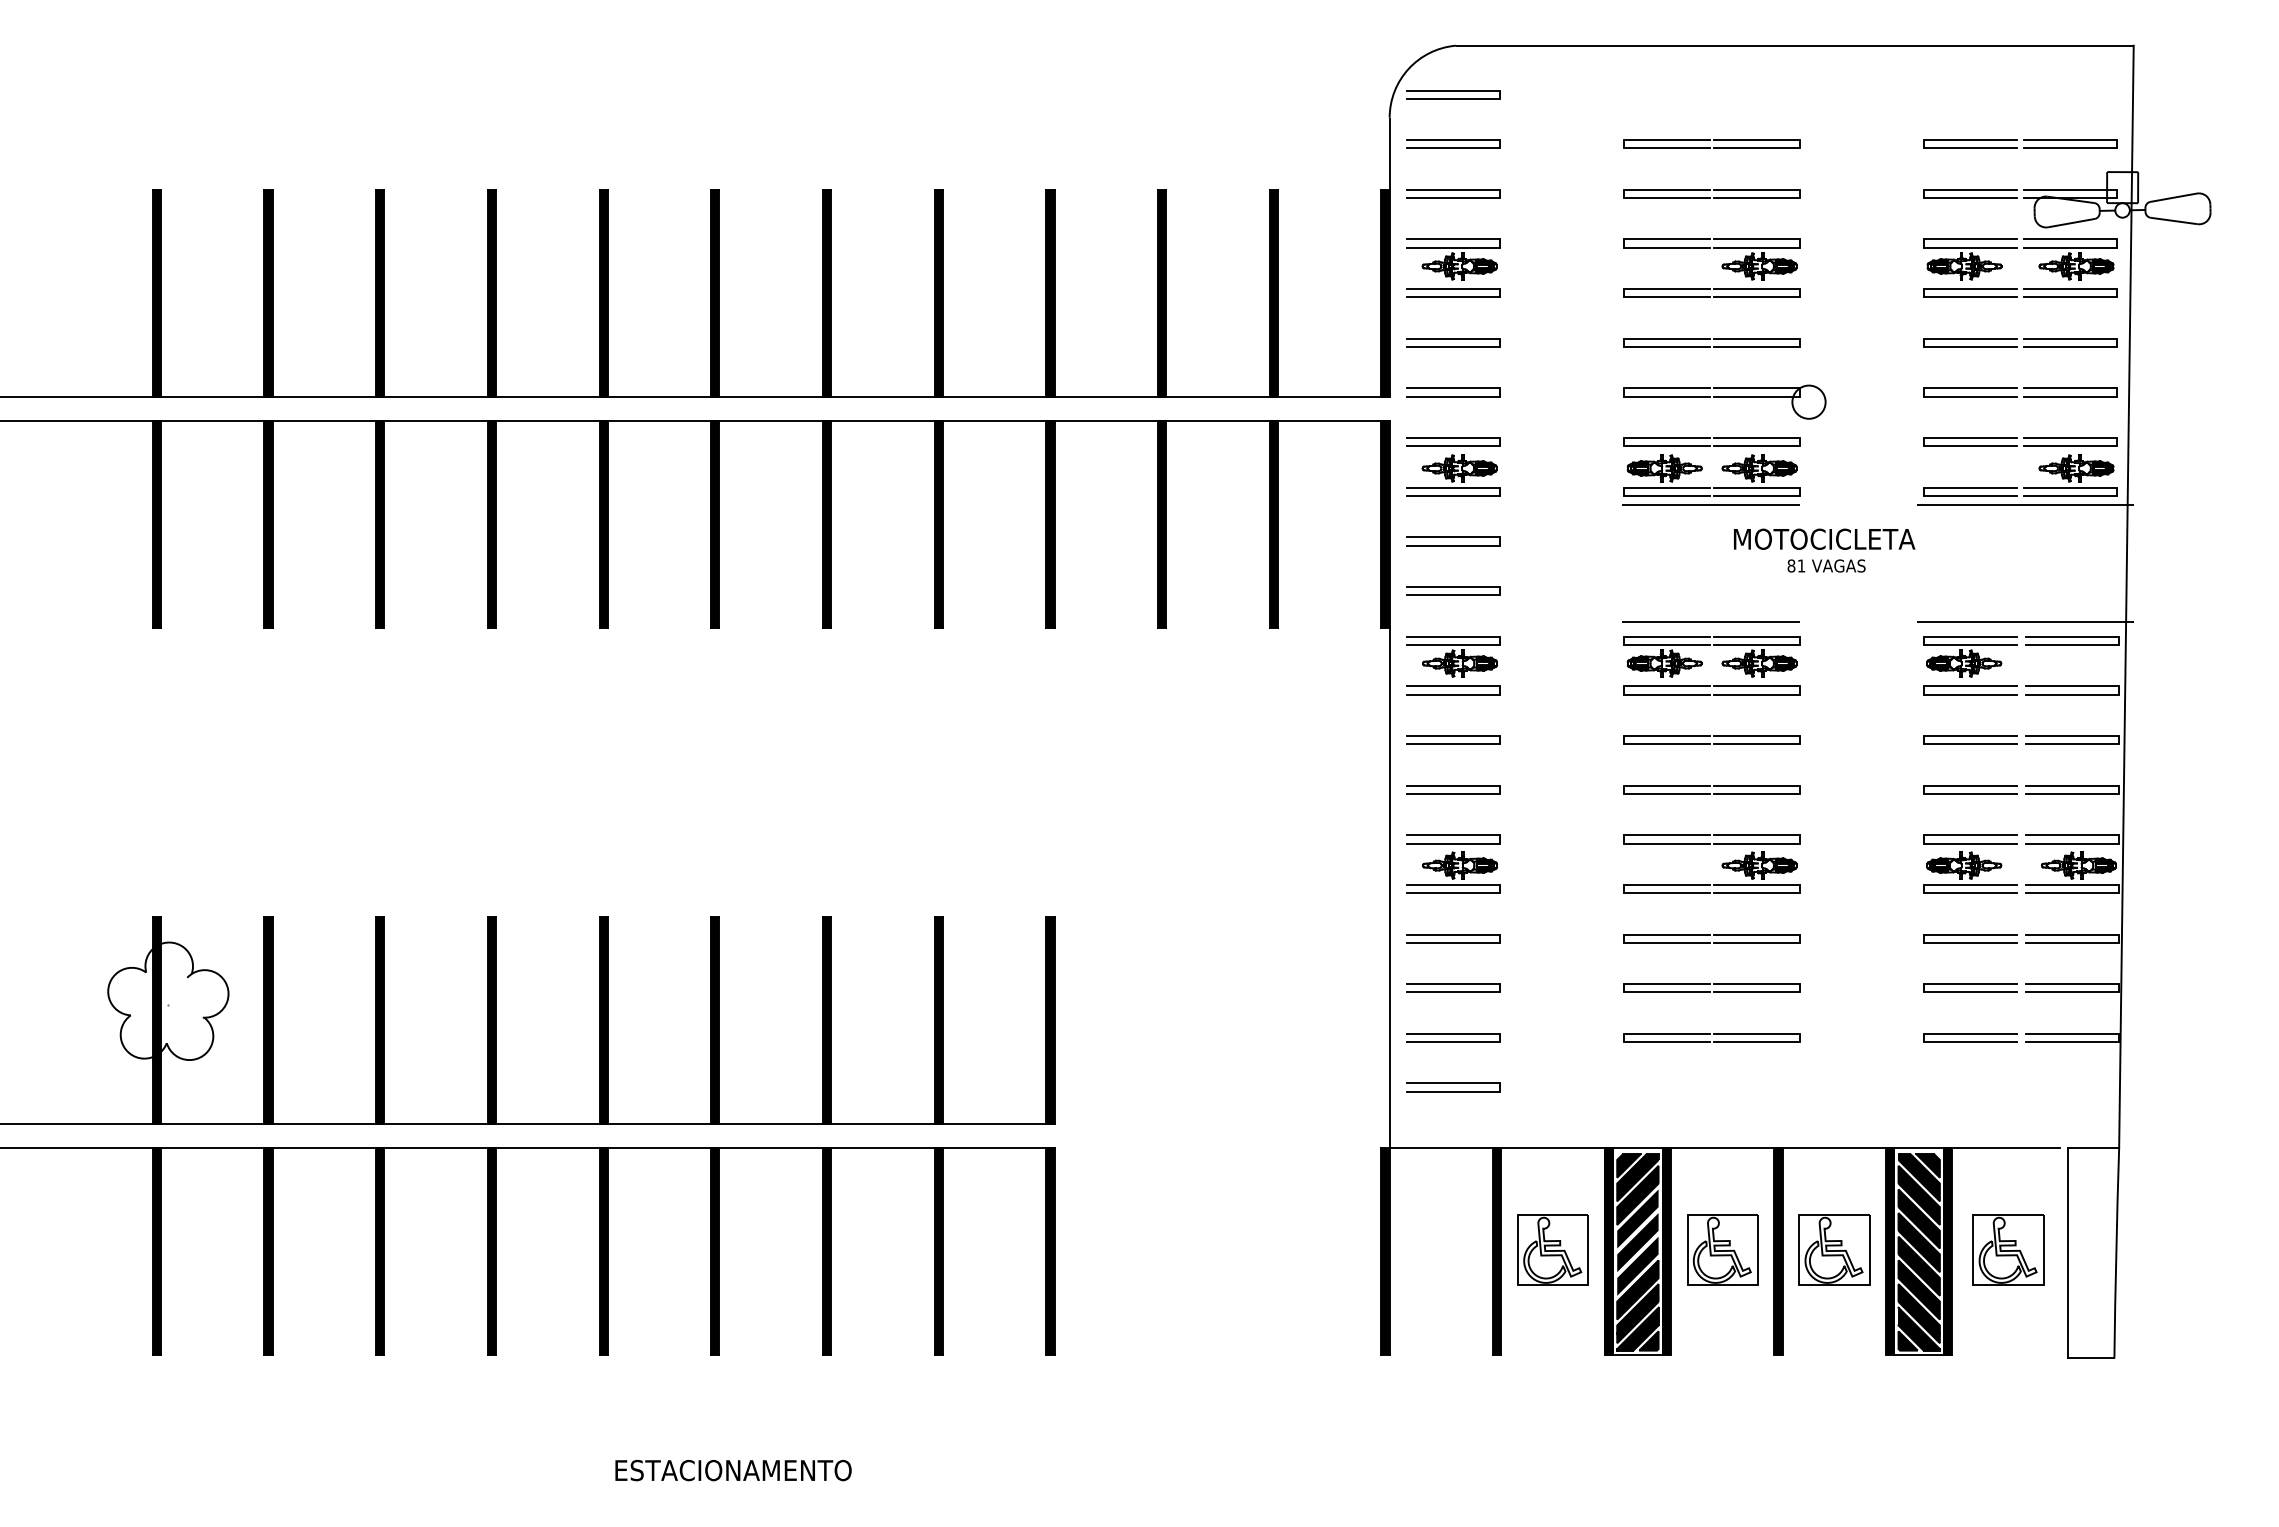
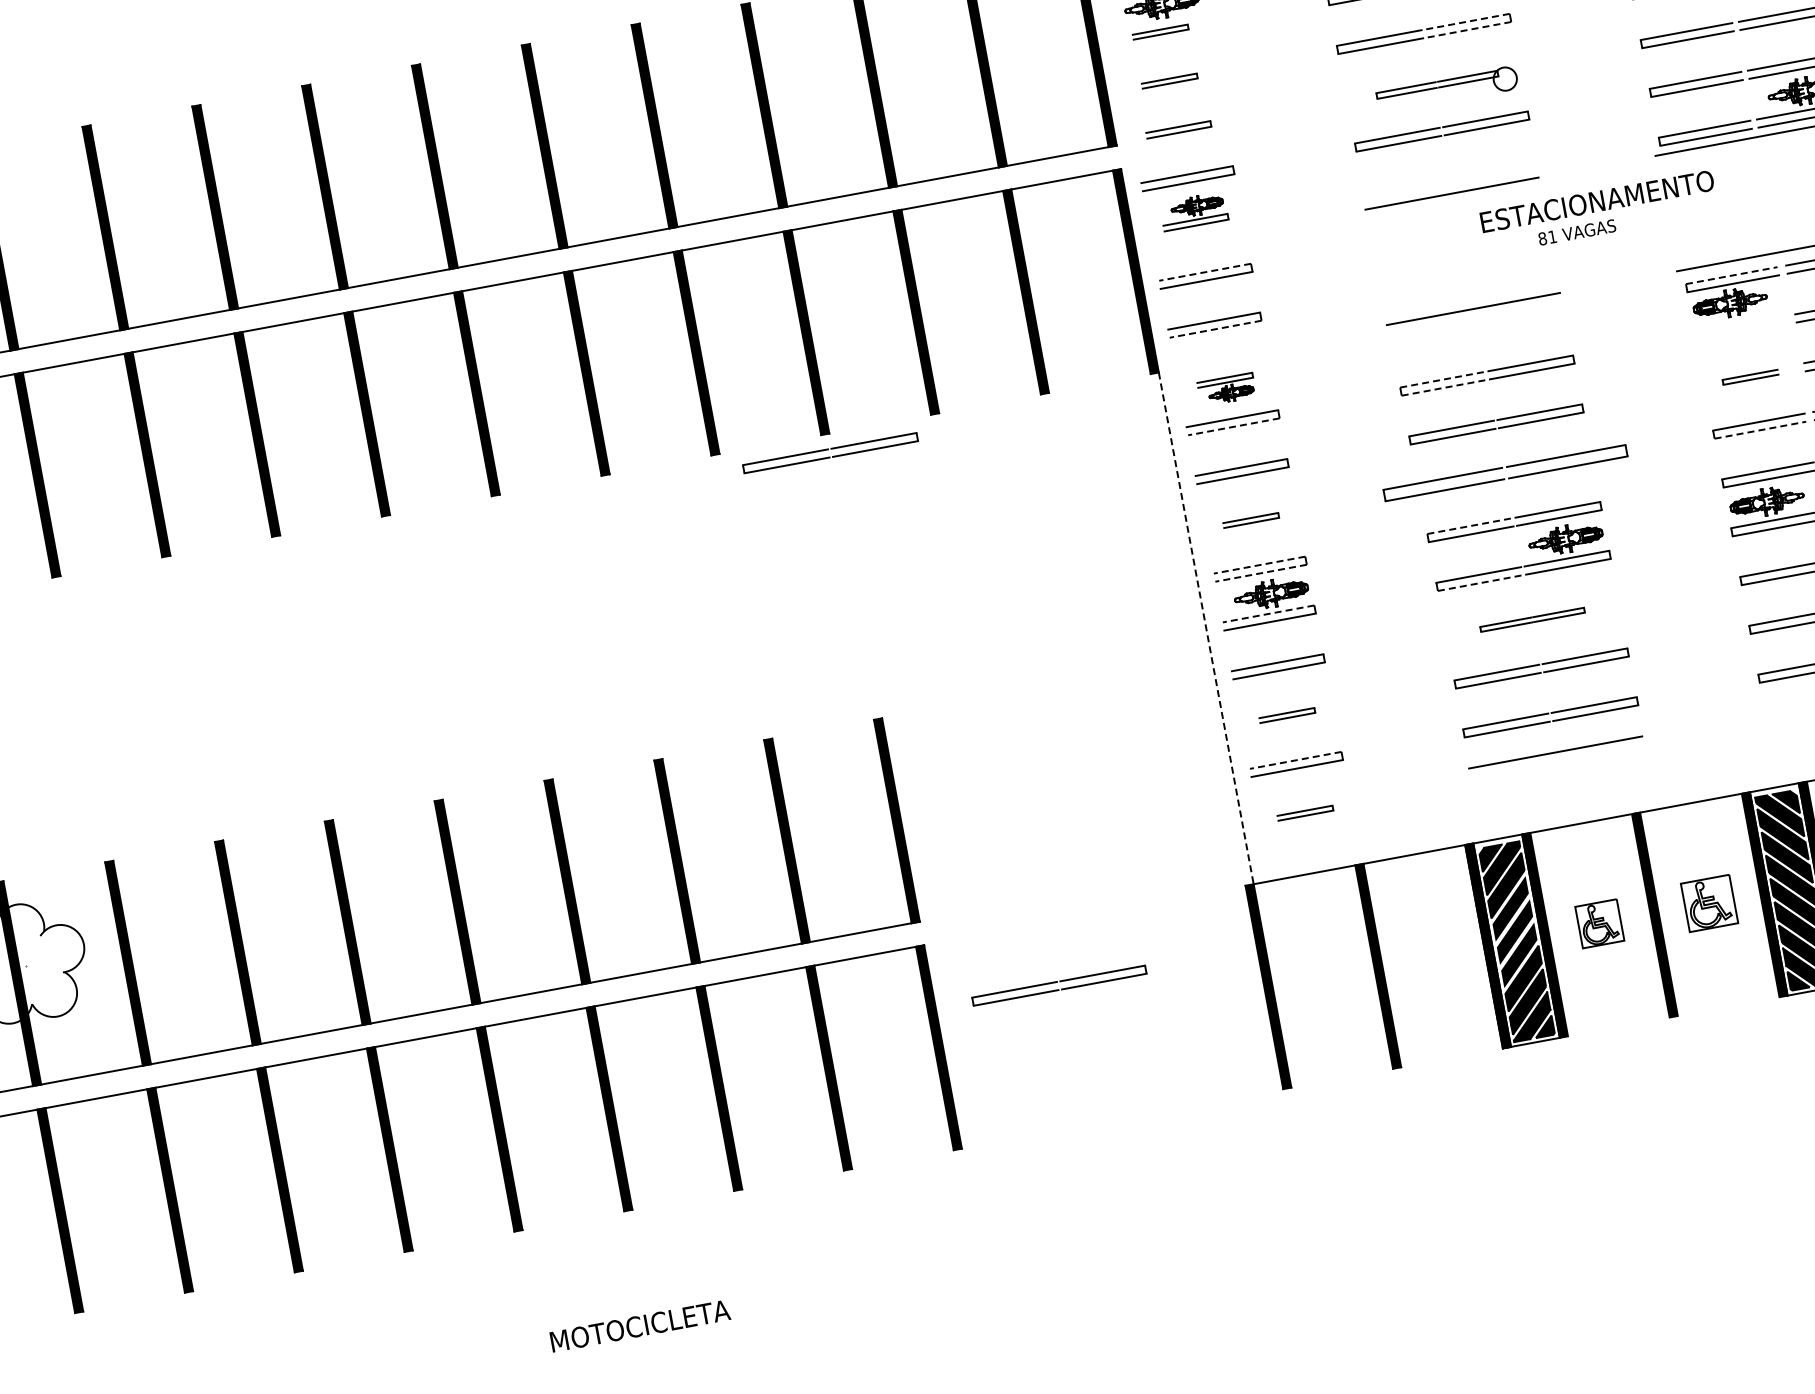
part: (1453, 292) -> (1160, 31), size x0.6
line: (1756, 338) -> (1466, 21), solid -> dashed
part: (1453, 342) -> (1169, 80), size x0.6
line: (1756, 347) -> (1468, 30), solid -> dashed
part: (1453, 392) -> (1178, 129), size x0.7
part: (1724, 401) -> (1446, 89), size x0.7
part: (1702, 470) -> (1437, 161), removed
part: (1453, 475) -> (1193, 211), size x0.7
line: (1453, 537) -> (1205, 272), solid -> dashed
text: (1853, 538) -> (1598, 200), MOTOCICLETA -> ESTACIONAMENTO
line: (1453, 595) -> (1215, 329), solid -> dashed
line: (1970, 636) -> (1731, 275), solid -> dashed
part: (1051, 646) -> (829, 452), added
part: (1453, 656) -> (1226, 389), size x0.6
part: (1702, 662) -> (1472, 349), removed
line: (1667, 686) -> (1442, 379), solid -> dashed
part: (1970, 690) -> (1741, 328), removed
line: (1453, 694) -> (1233, 426), solid -> dashed
line: (1667, 694) -> (1444, 387), solid -> dashed
part: (1970, 739) -> (1750, 376), size x0.6
part: (1453, 789) -> (1251, 520), size x0.6
part: (1711, 789) -> (1504, 473), size x1.4
line: (1970, 793) -> (1760, 429), solid -> dashed
line: (1453, 835) -> (1259, 565), solid -> dashed
line: (1667, 835) -> (1469, 526), solid -> dashed
line: (1453, 843) -> (1260, 573), solid -> dashed
line: (1453, 884) -> (1268, 613), solid -> dashed
line: (1389, 888) -> (1206, 629), solid -> dashed
line: (1667, 893) -> (1480, 583), solid -> dashed
part: (1711, 938) -> (1531, 619), size x0.6
part: (1453, 987) -> (1287, 714), size x0.6
line: (1453, 1033) -> (1295, 760), solid -> dashed
line: (1710, 1072) -> (1555, 751), added
part: (1453, 1087) -> (1305, 813), size x0.6
part: (1179, 1211) -> (1058, 985), added
part: (1552, 1249) -> (1432, 954), removed
part: (1722, 1249) -> (1599, 923), size x0.6
part: (1834, 1249) -> (1709, 903), size x0.7
text: (734, 1470) -> (668, 1320), ESTACIONAMENTO -> MOTOCICLETA

